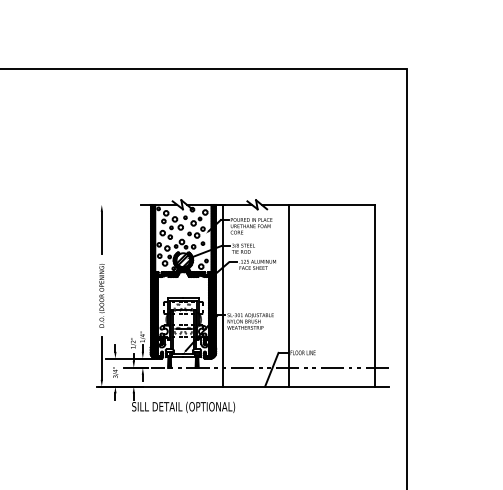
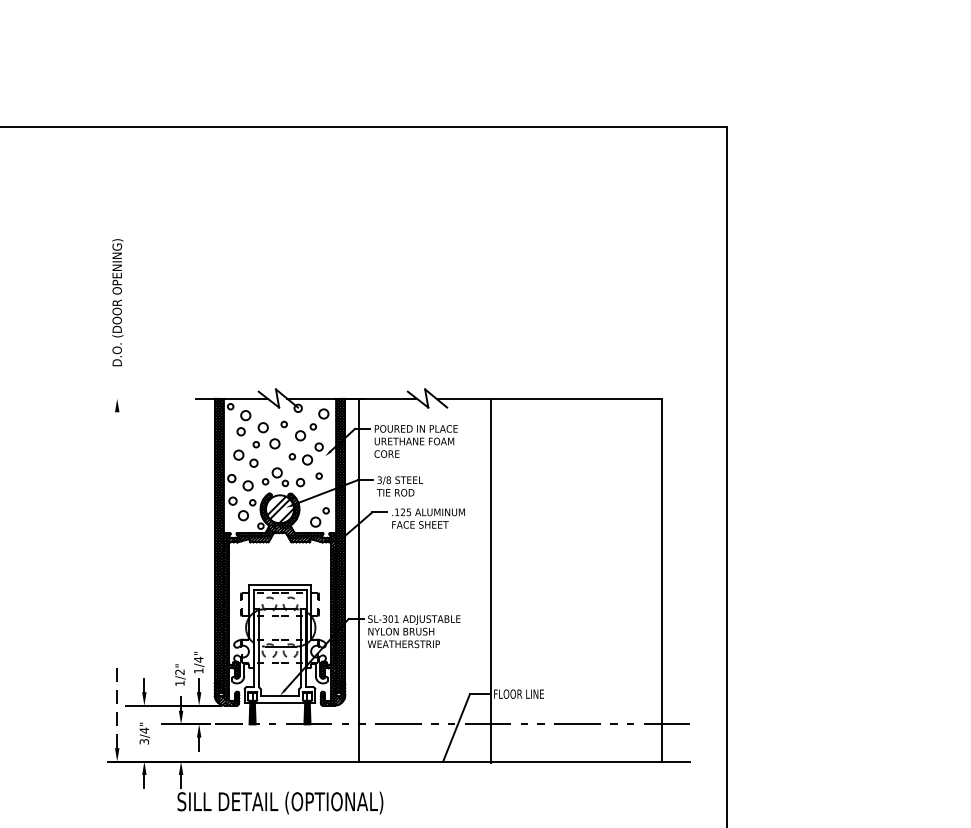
line: (101, 232) -> (116, 453), removed
text: (101, 295) -> (116, 302), moved
line: (101, 358) -> (116, 705), solid -> dashed

